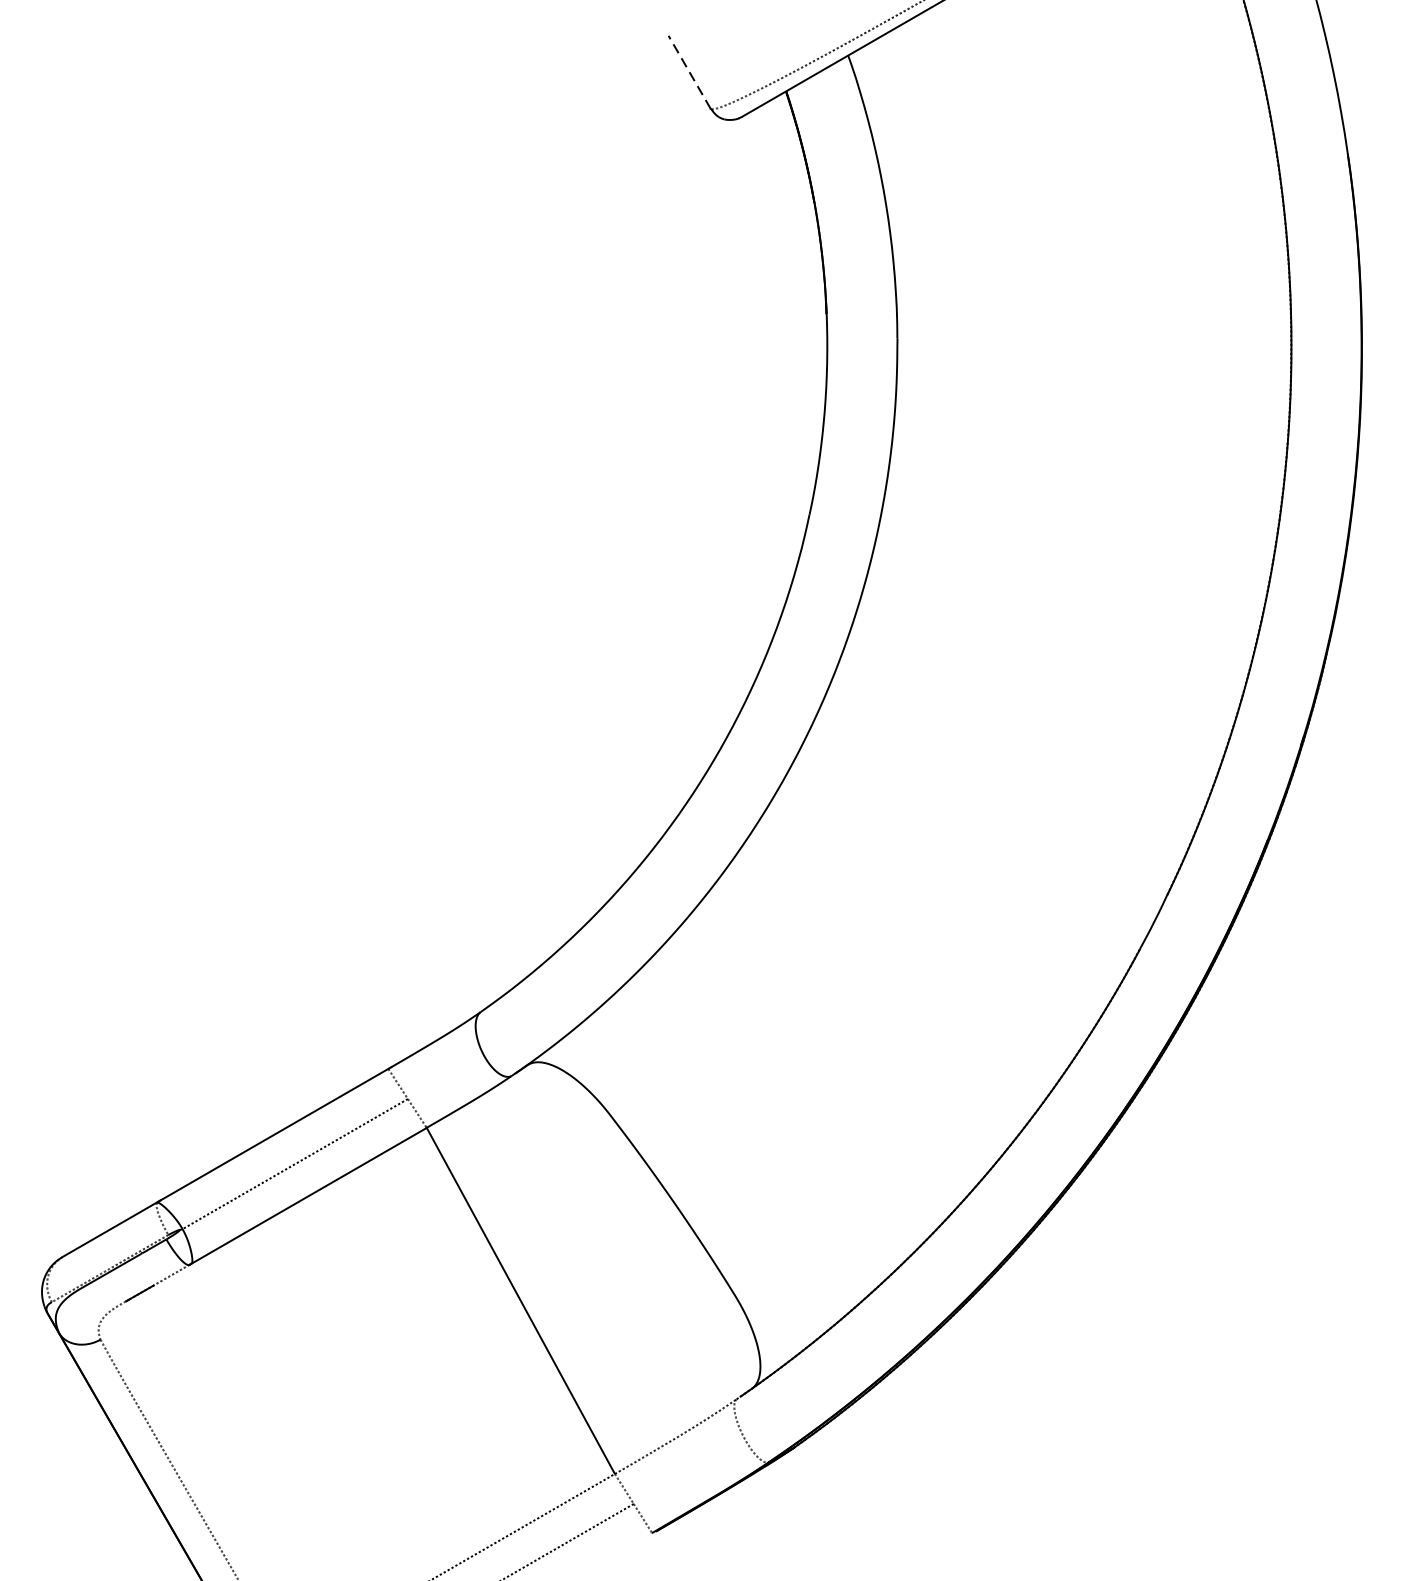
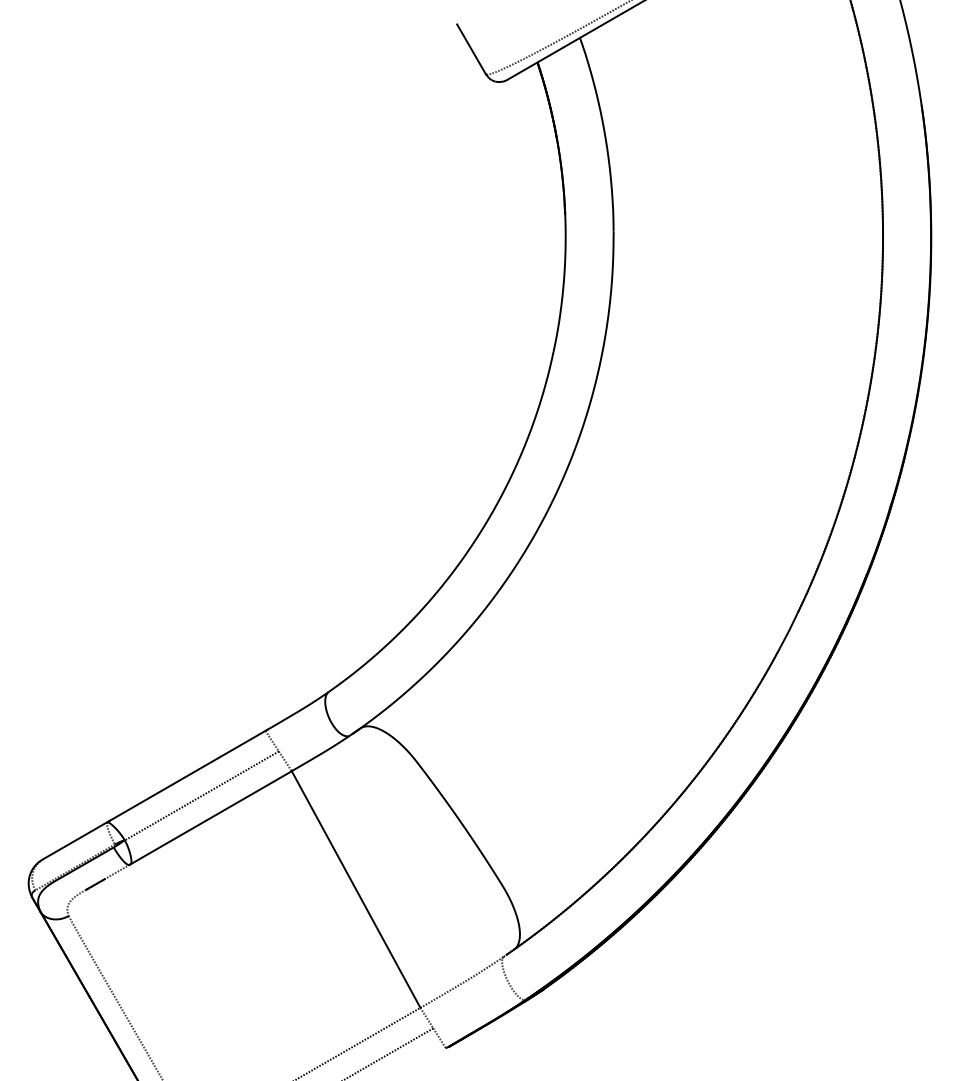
line: (689, 72) -> (471, 49), dashed -> solid

